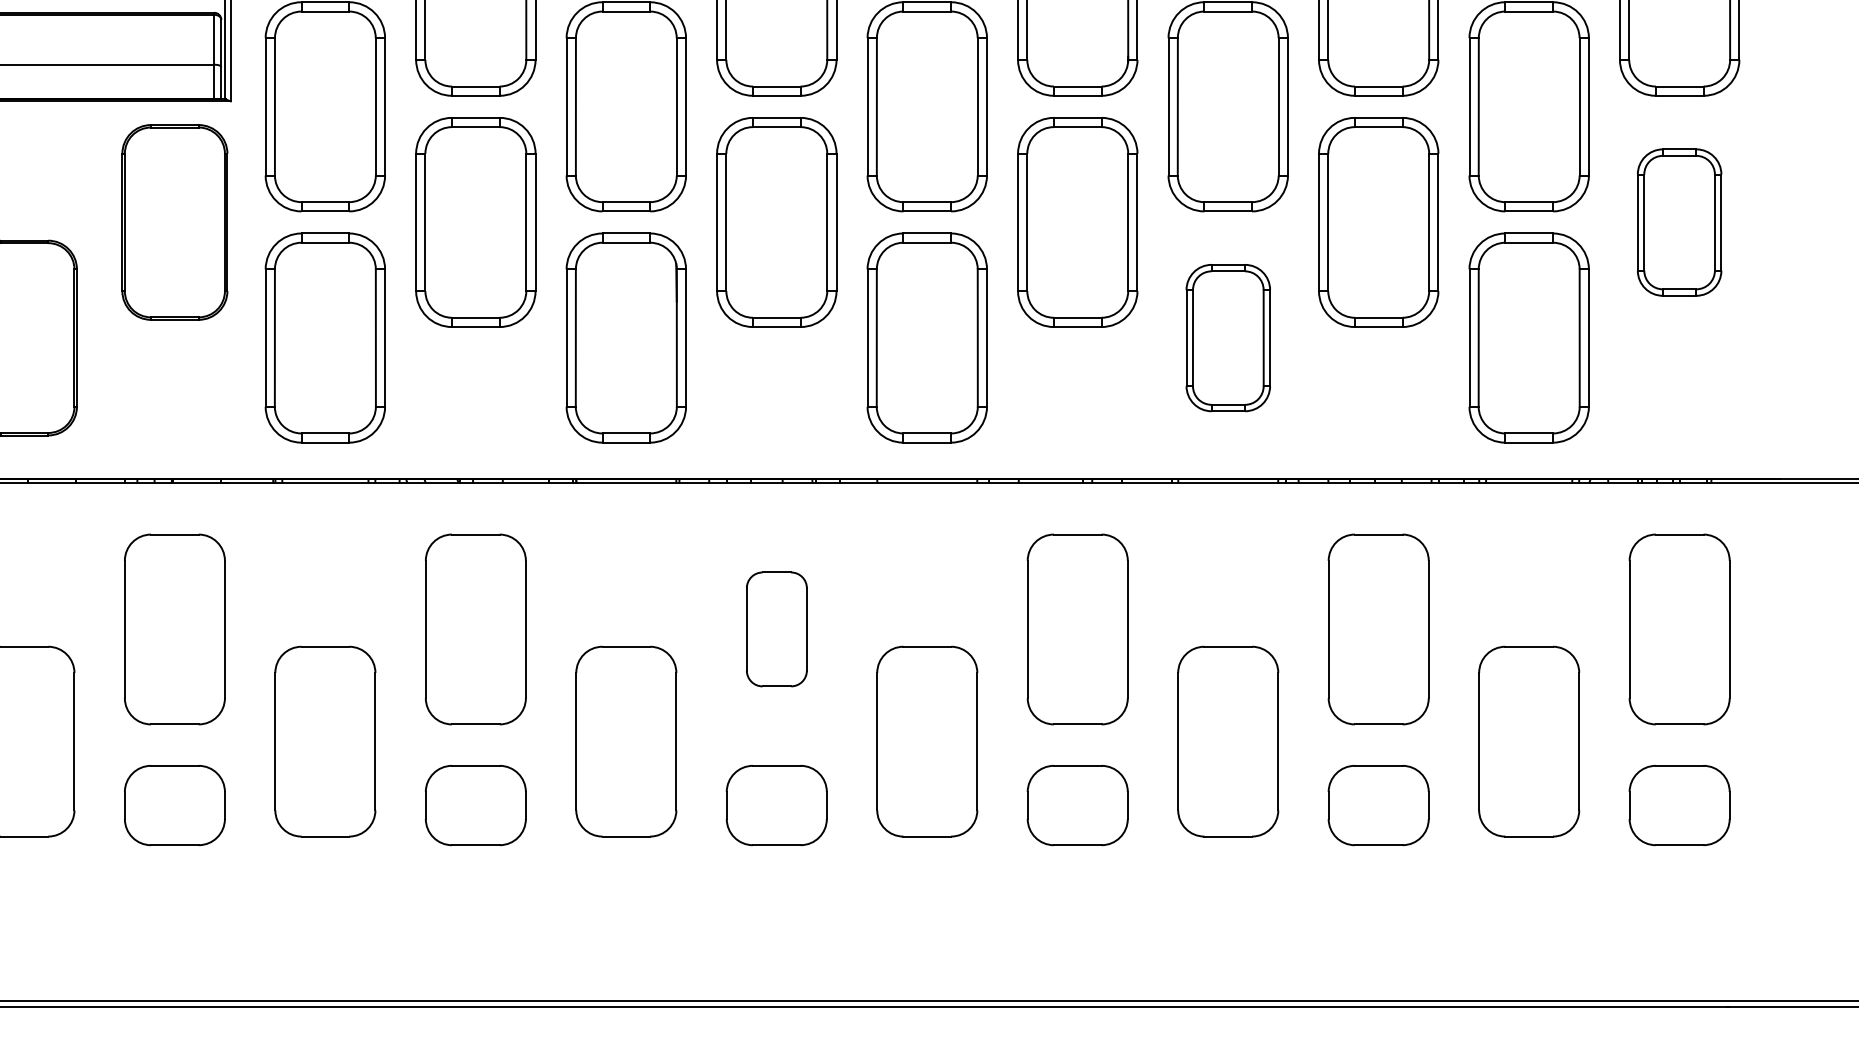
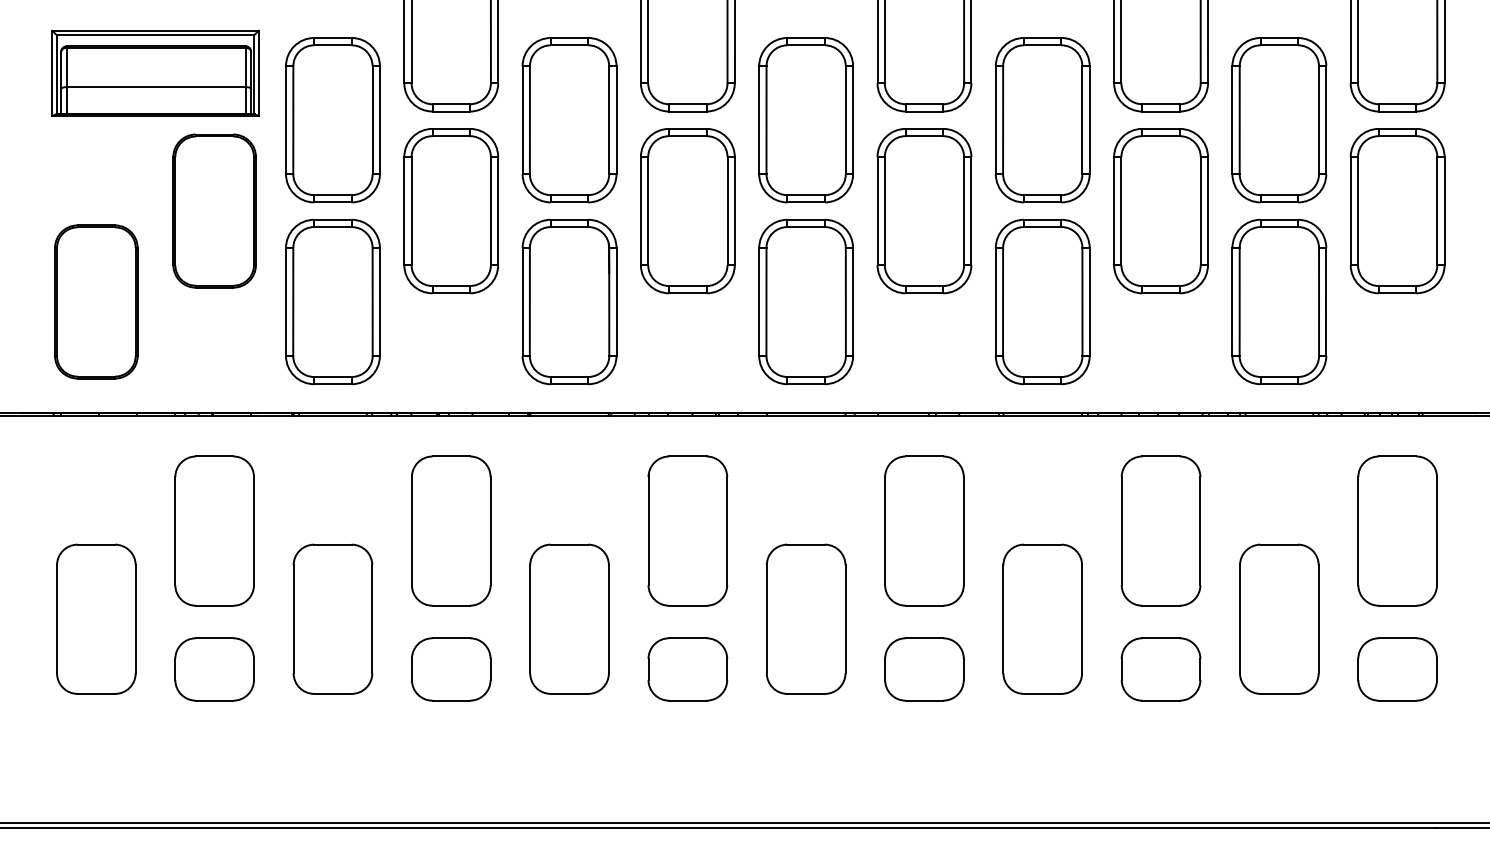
part: (1679, 222) -> (1397, 211), size x1.43
part: (1227, 337) -> (1042, 301), size x1.43
part: (776, 628) -> (687, 530), size x1.67

